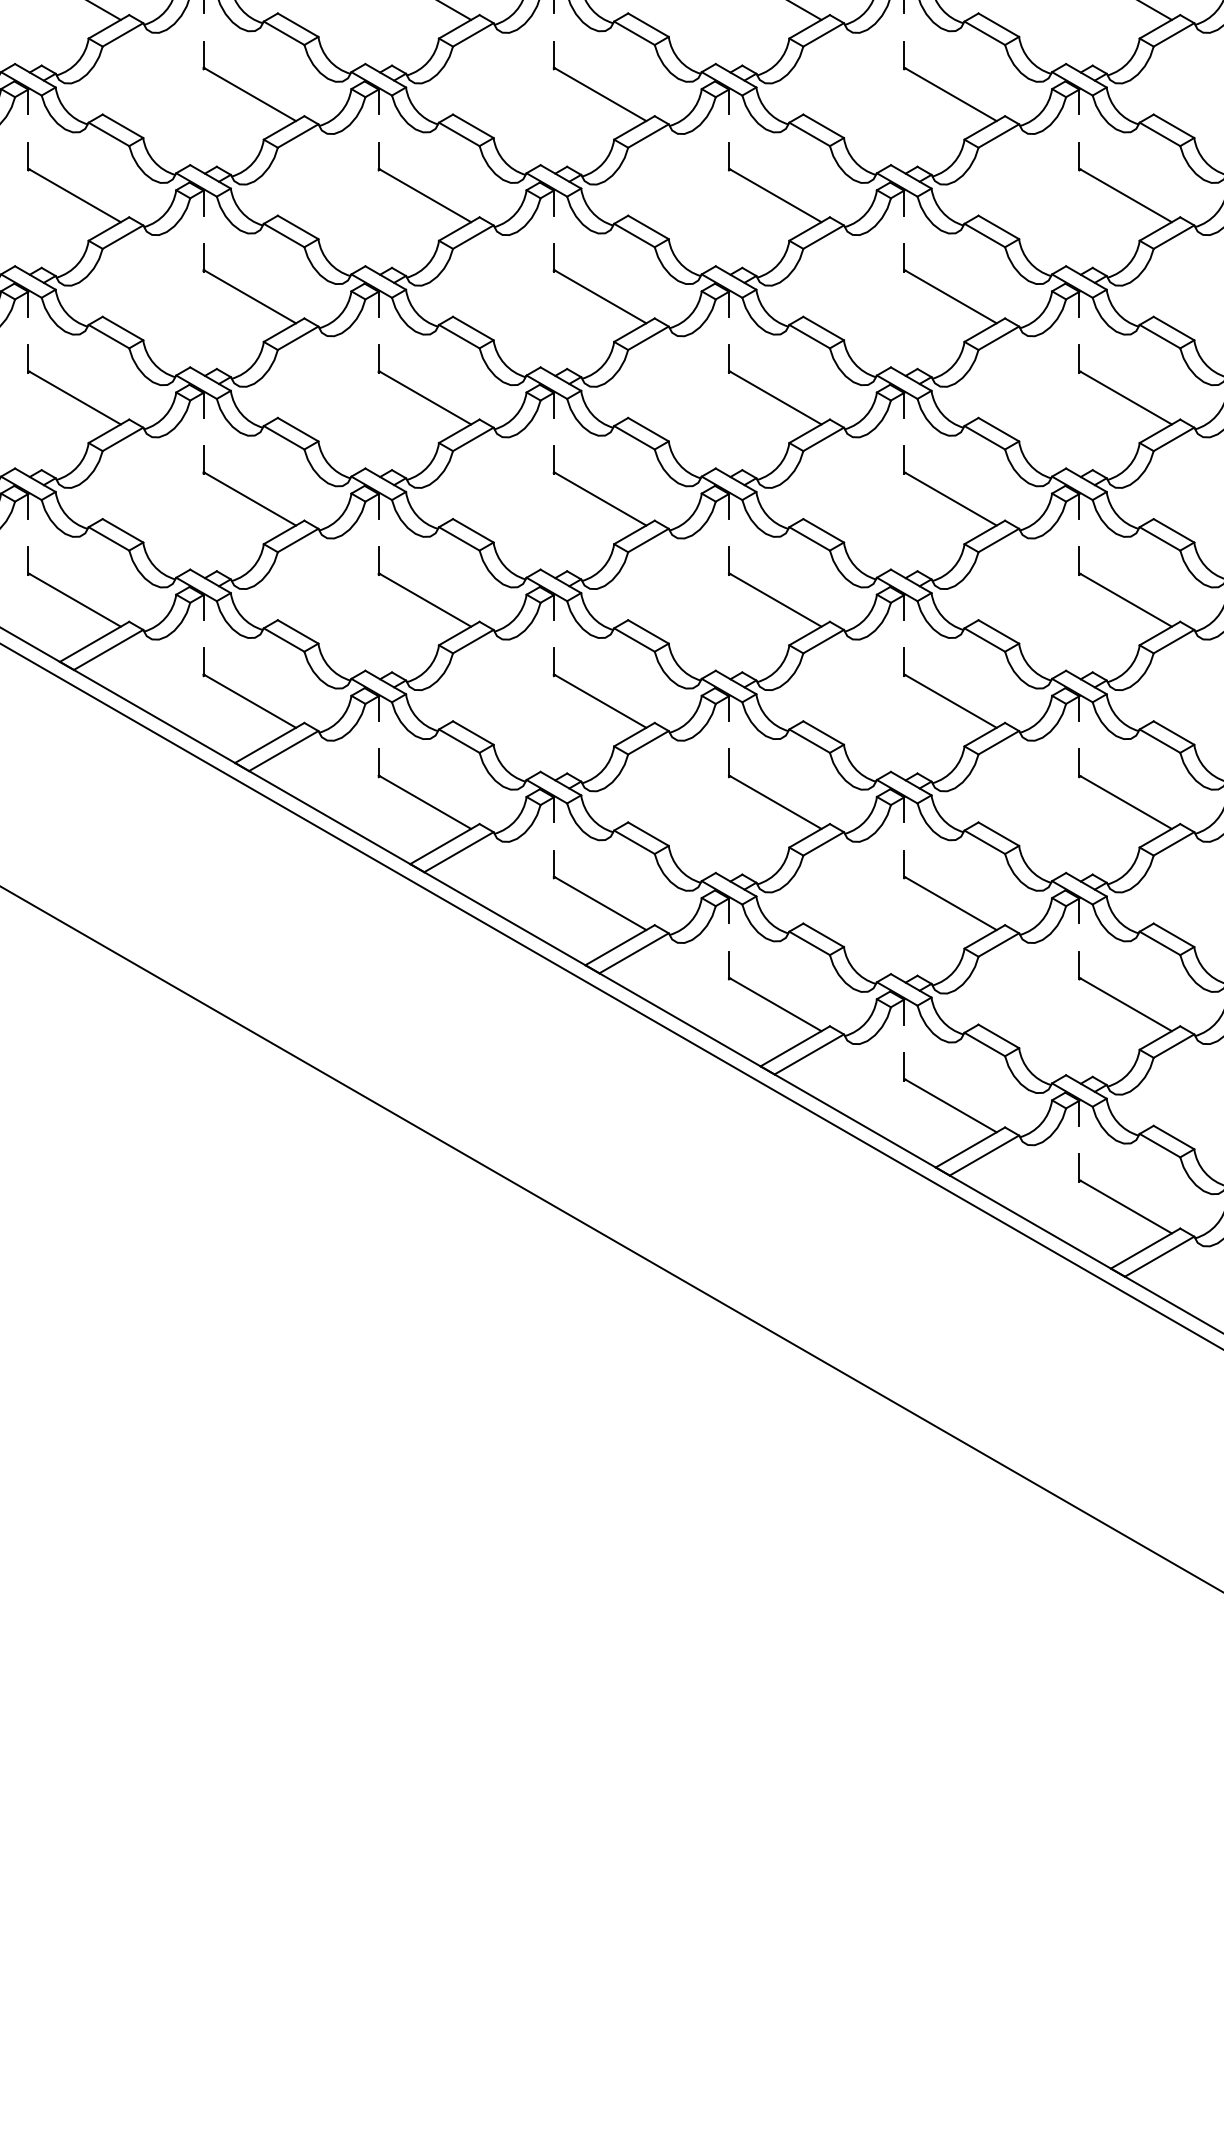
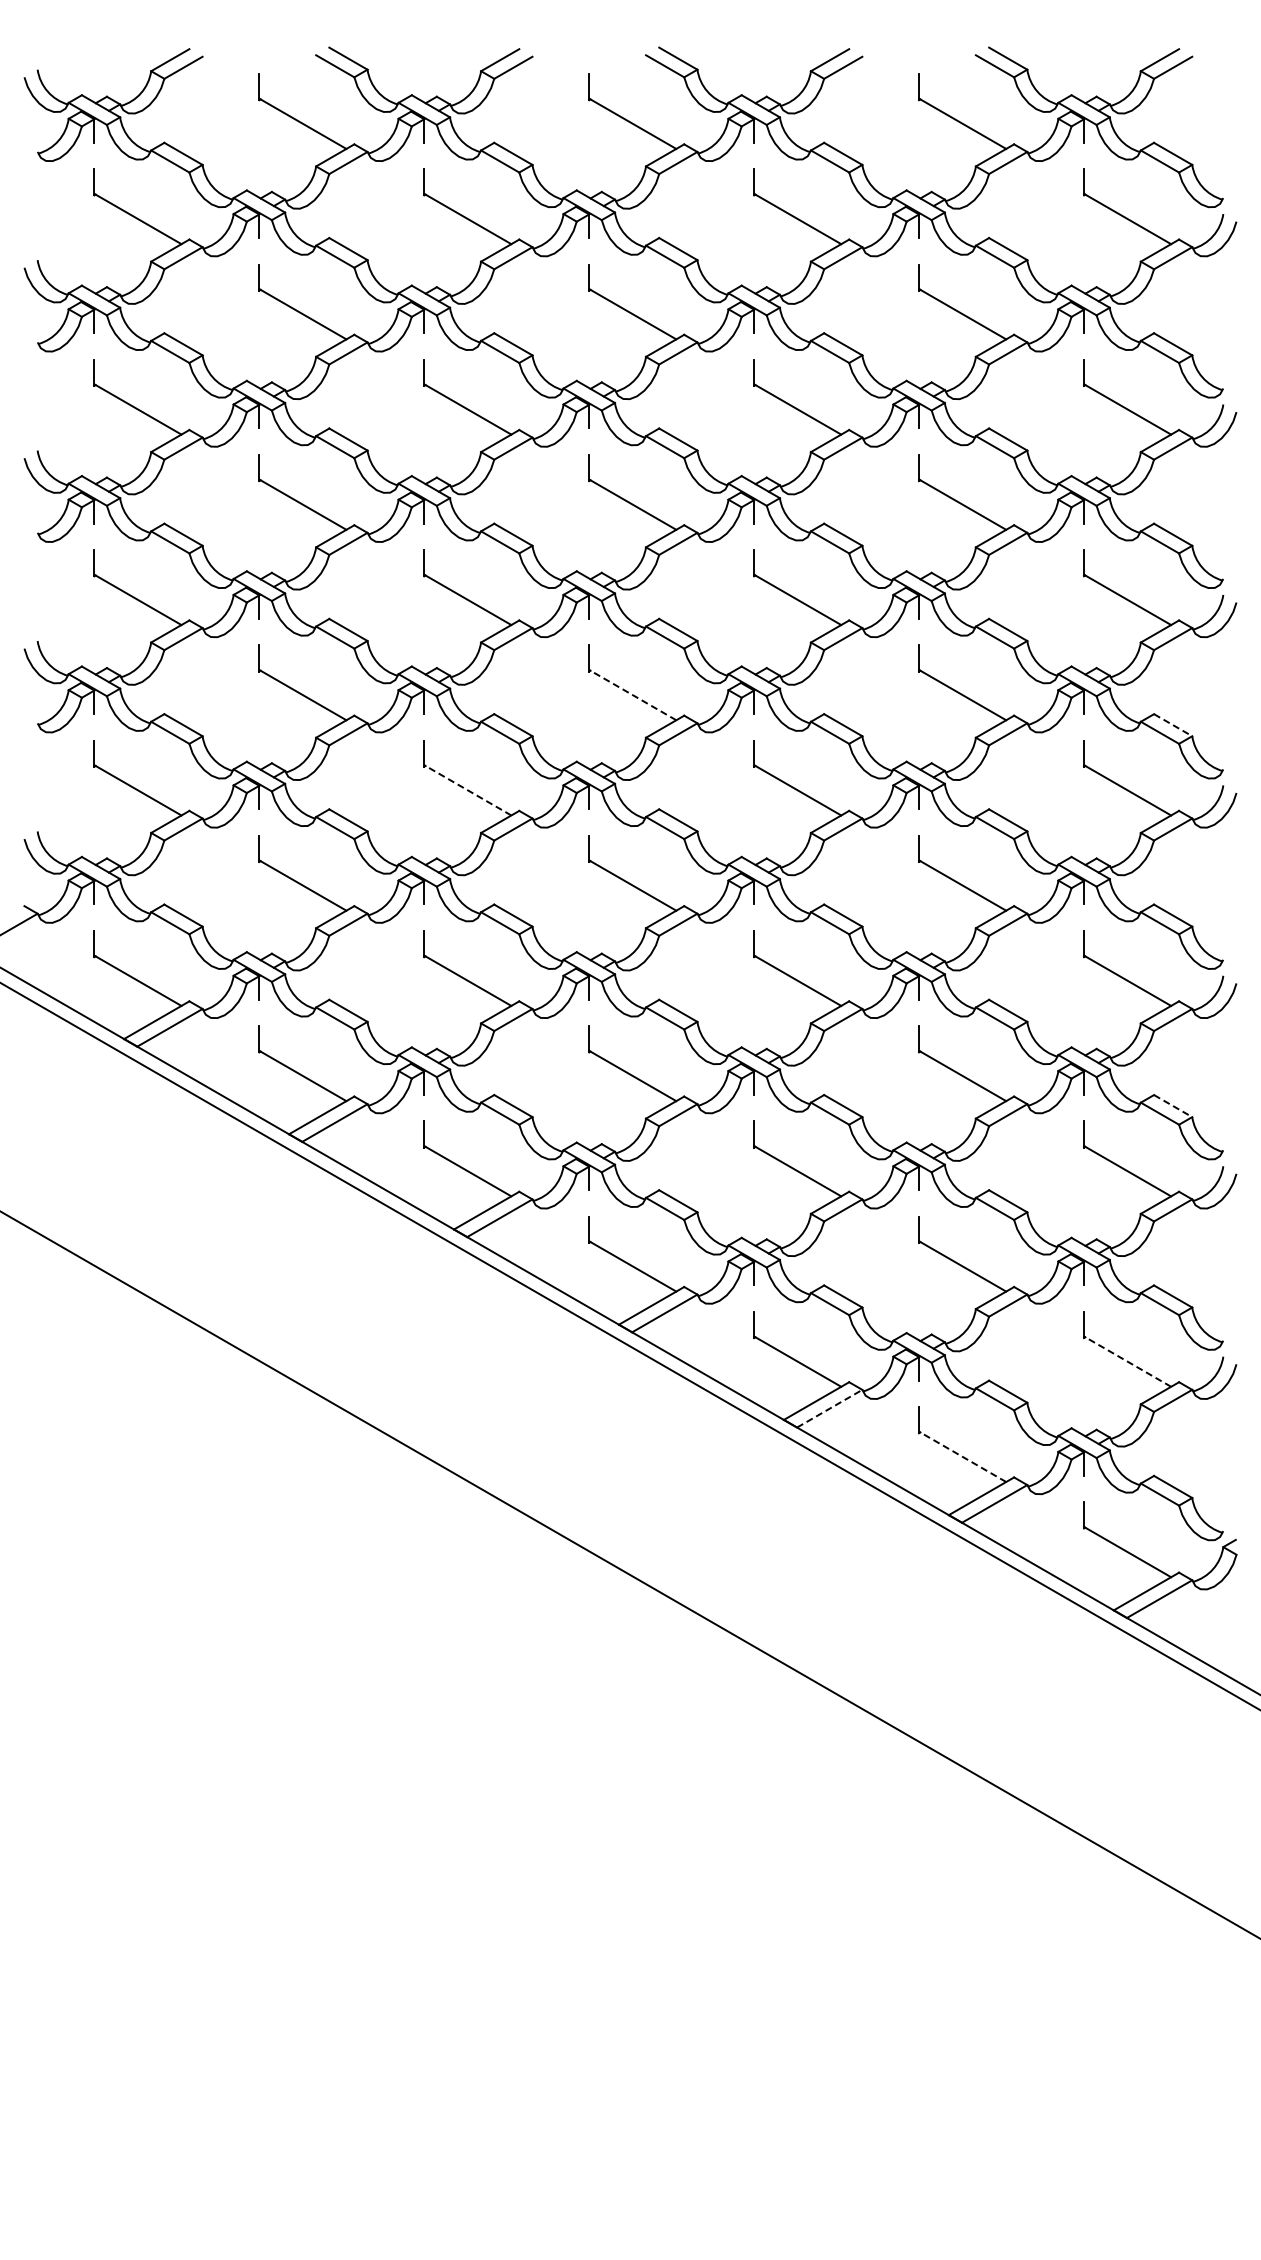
line: (599, 295) -> (632, 694), solid -> dashed
line: (1174, 328) -> (1173, 725), solid -> dashed
line: (424, 397) -> (467, 790), solid -> dashed
line: (1174, 733) -> (1173, 1106), solid -> dashed
line: (1125, 1004) -> (1127, 1361), solid -> dashed
line: (809, 1054) -> (829, 1408), solid -> dashed
line: (950, 1105) -> (962, 1456), solid -> dashed

